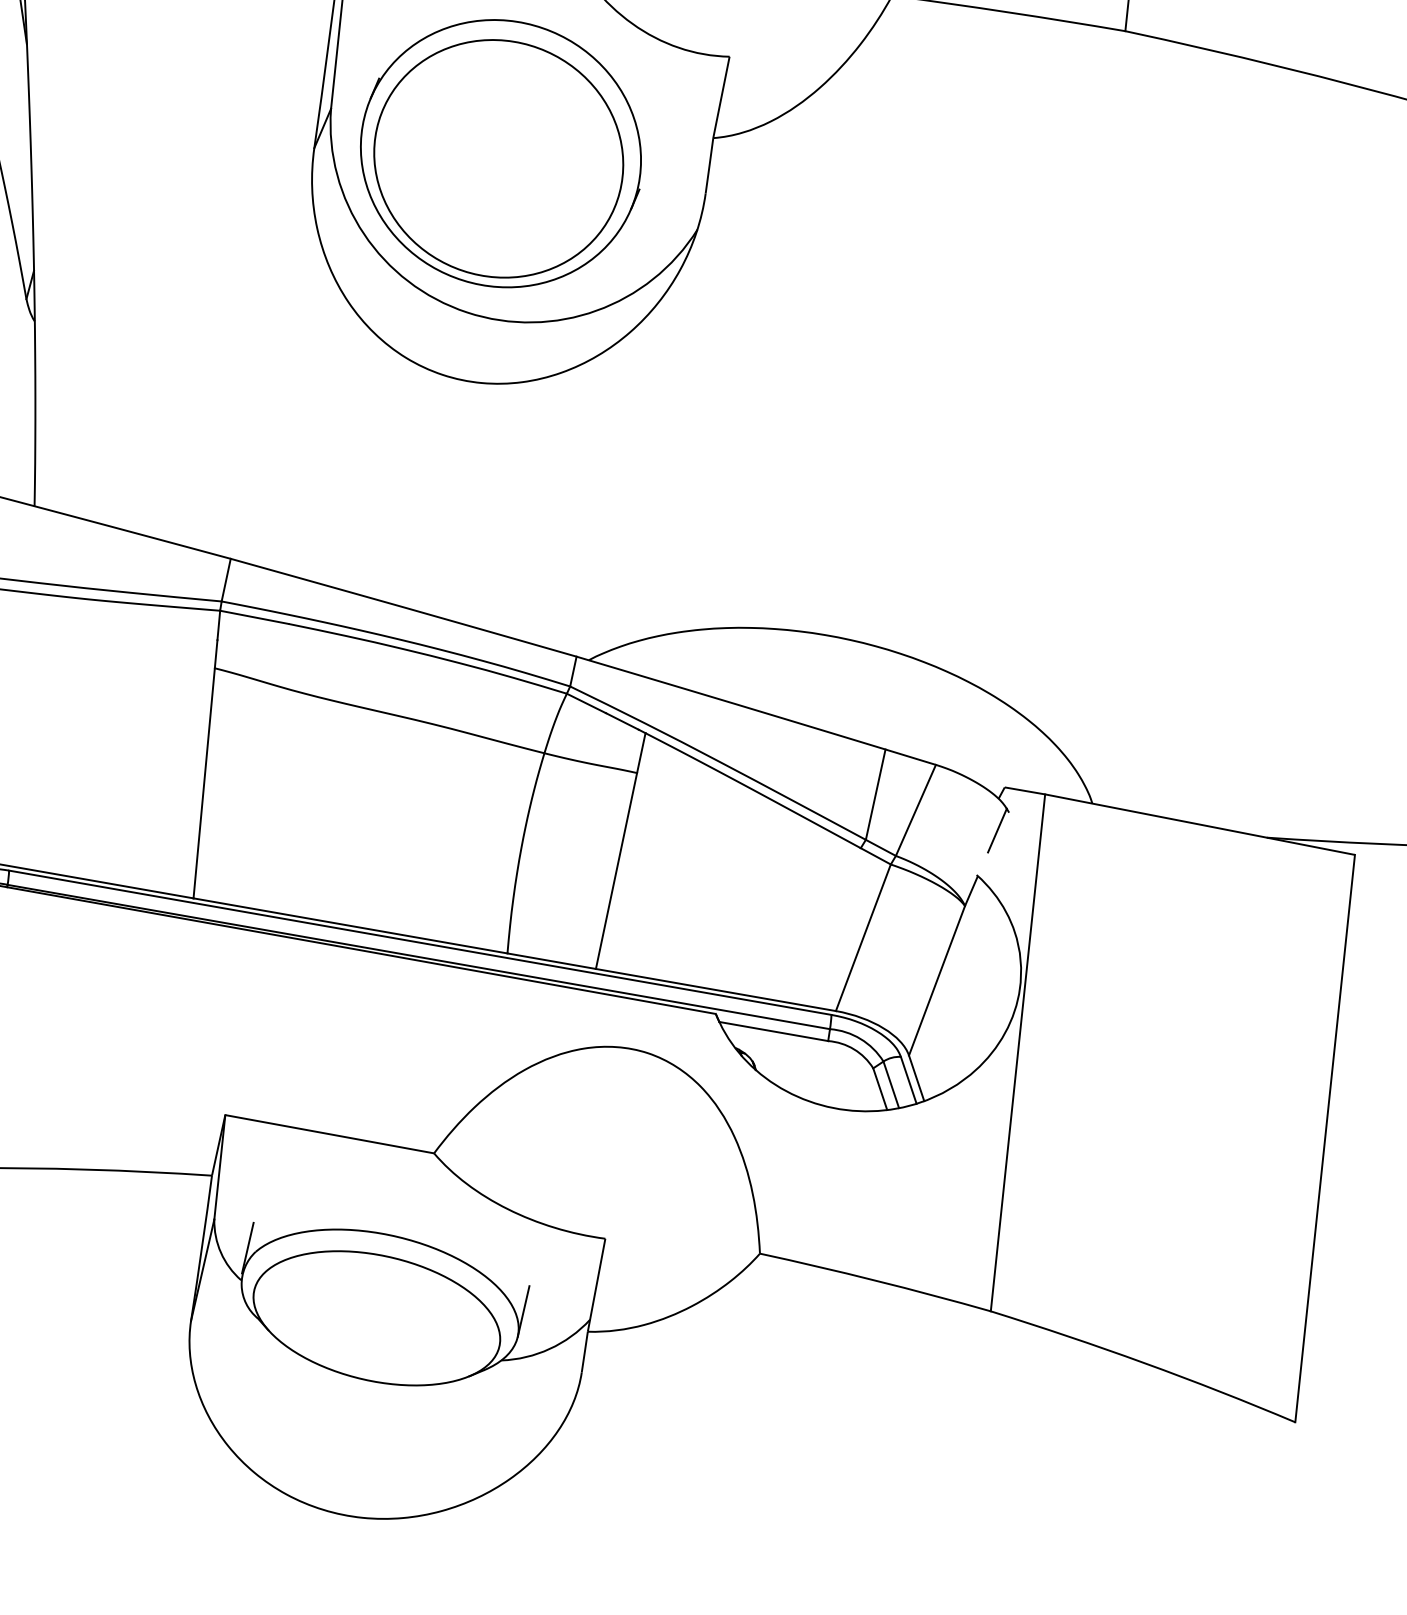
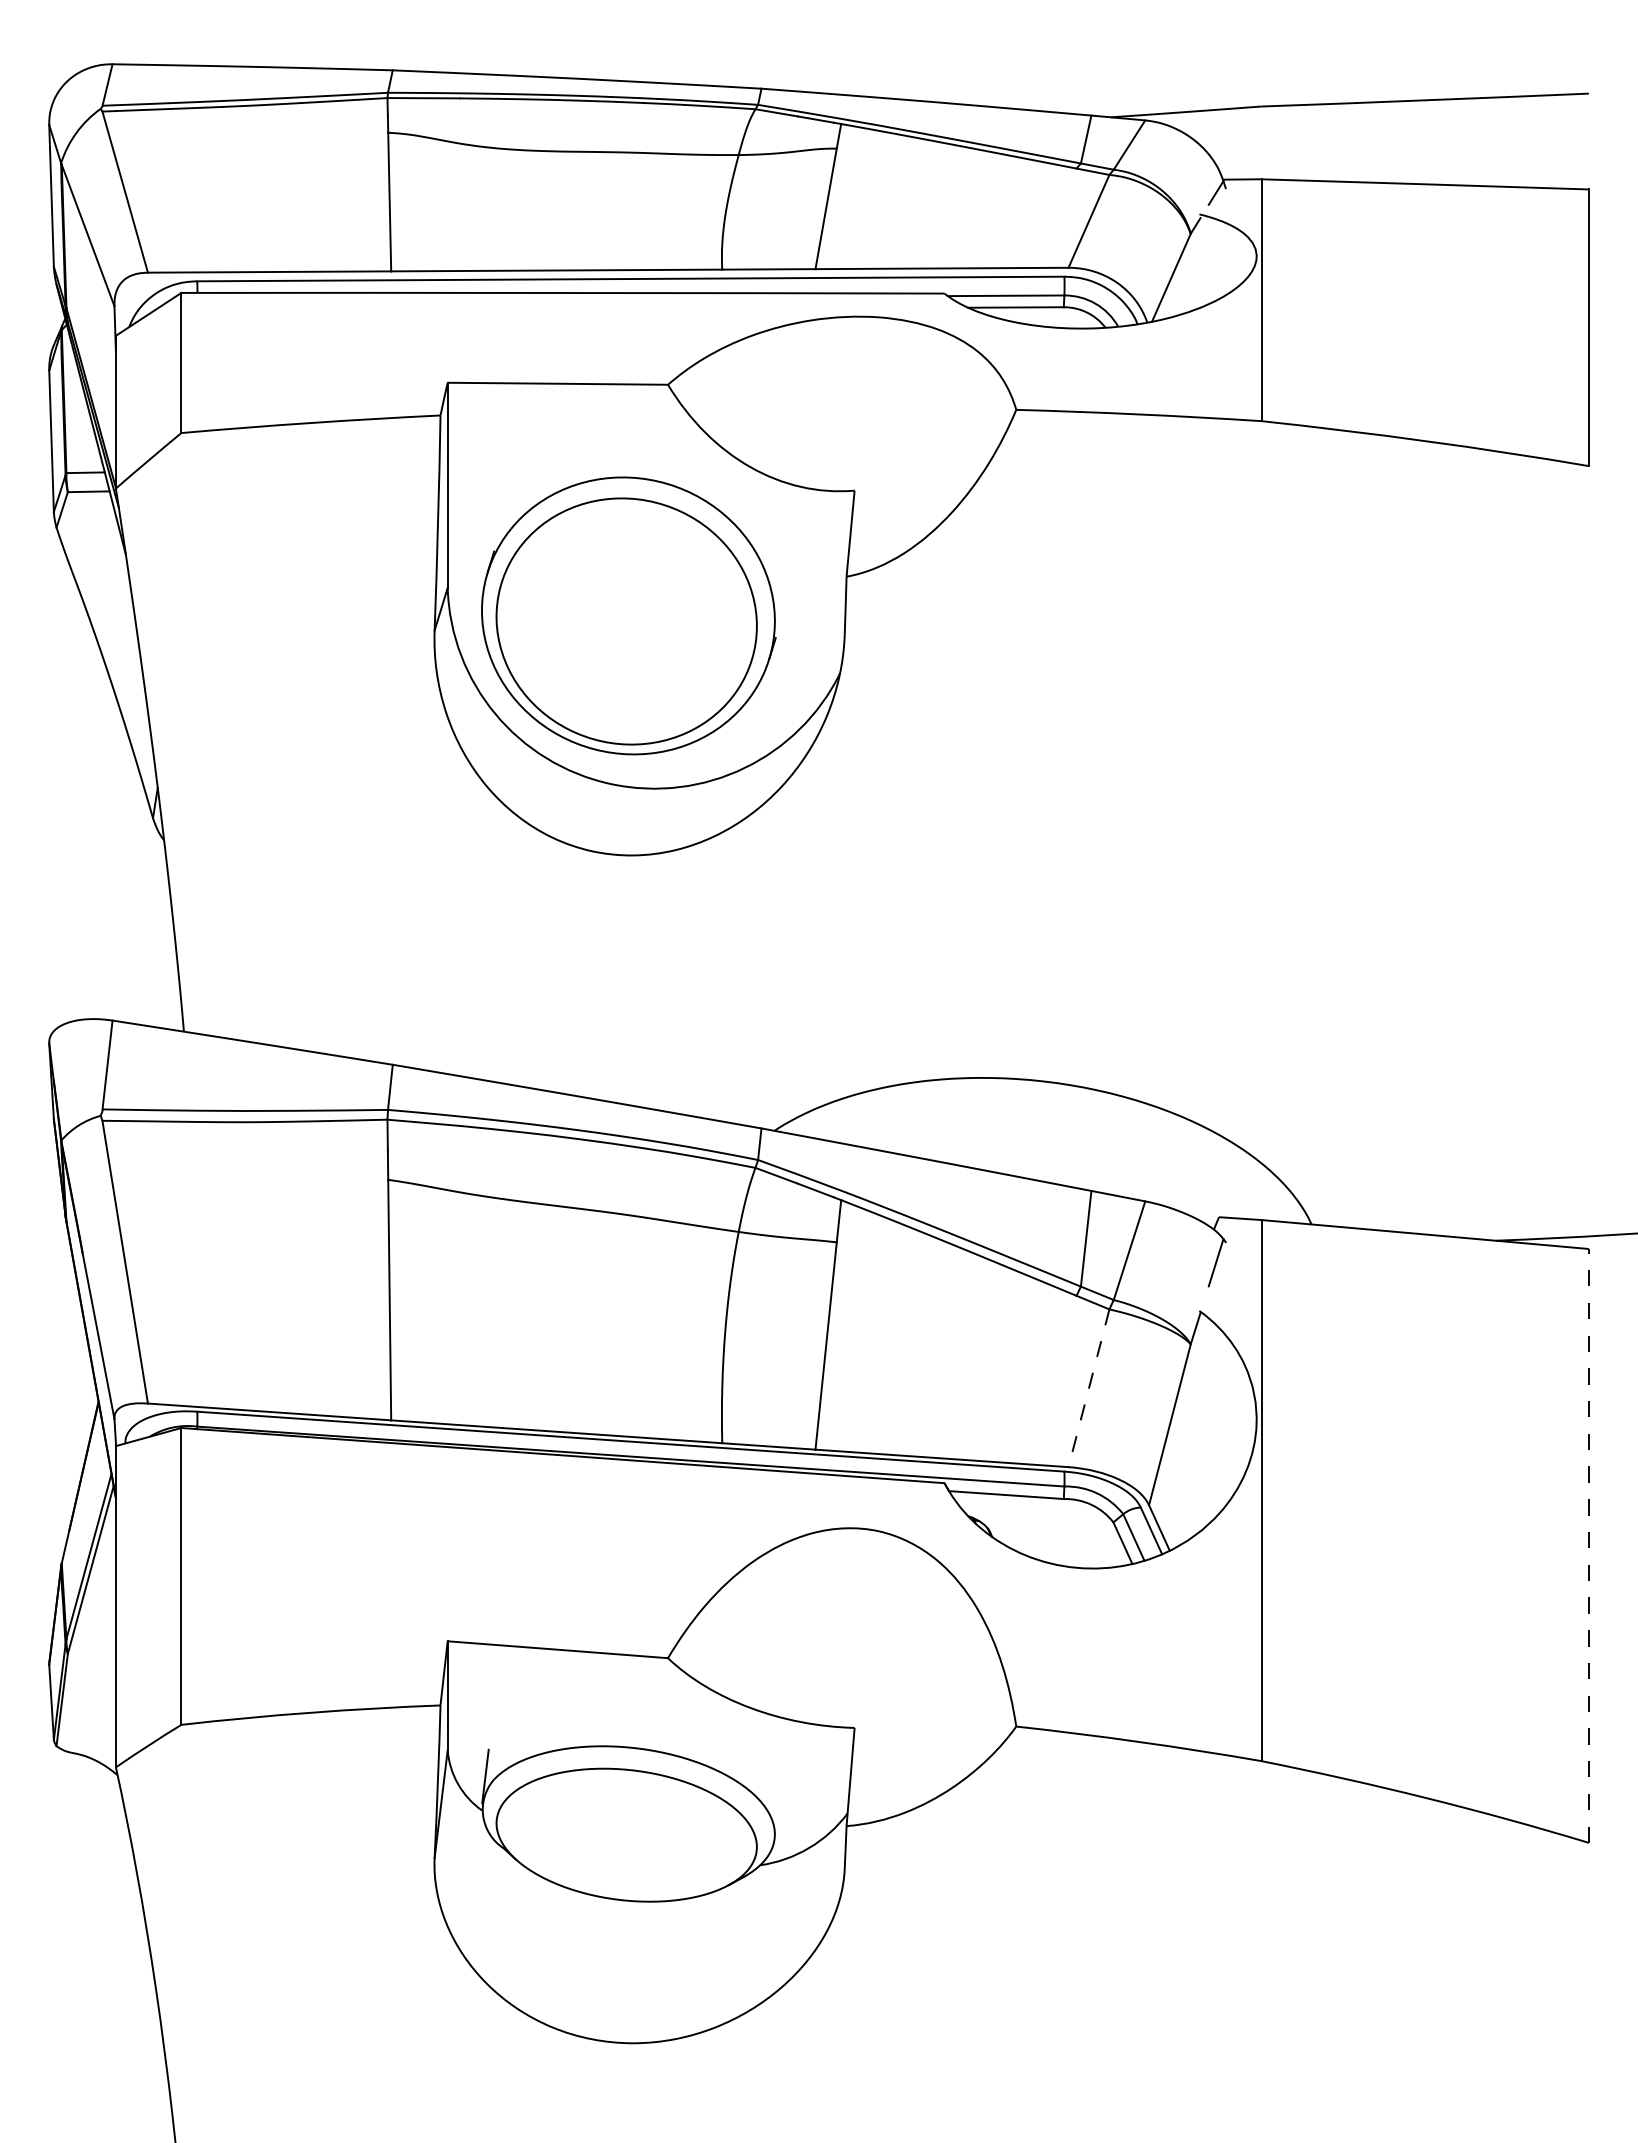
line: (862, 937) -> (1088, 1388), solid -> dashed
line: (1324, 1138) -> (1588, 1545), solid -> dashed
line: (523, 1310) -> (777, 1811), removed

